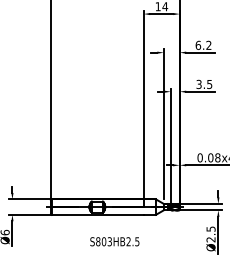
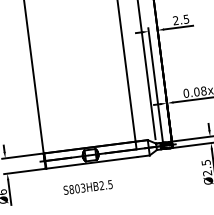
text: (198, 84) -> (175, 20), 3.5 -> 2.5
text: (114, 241) -> (87, 187), moved

